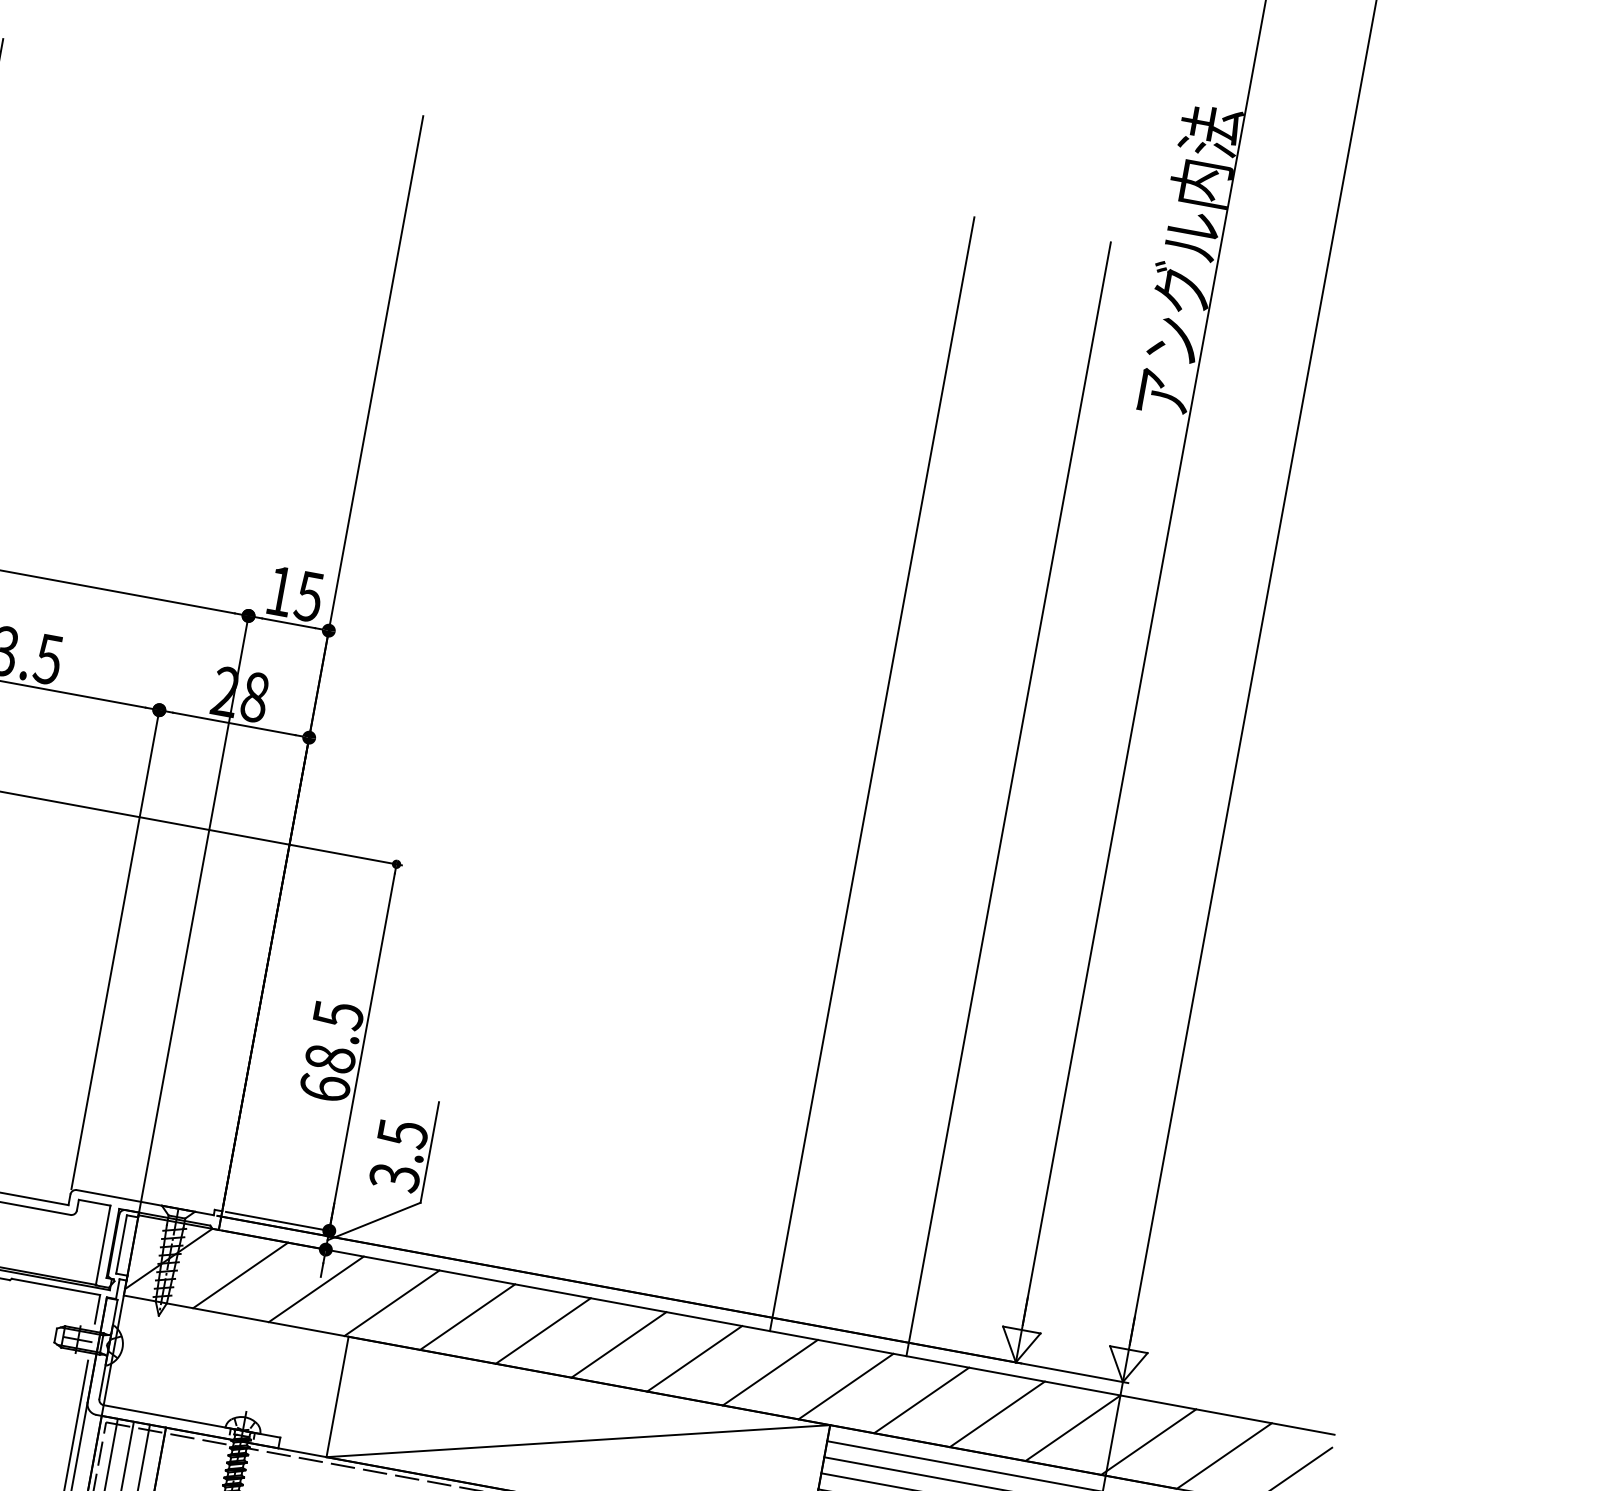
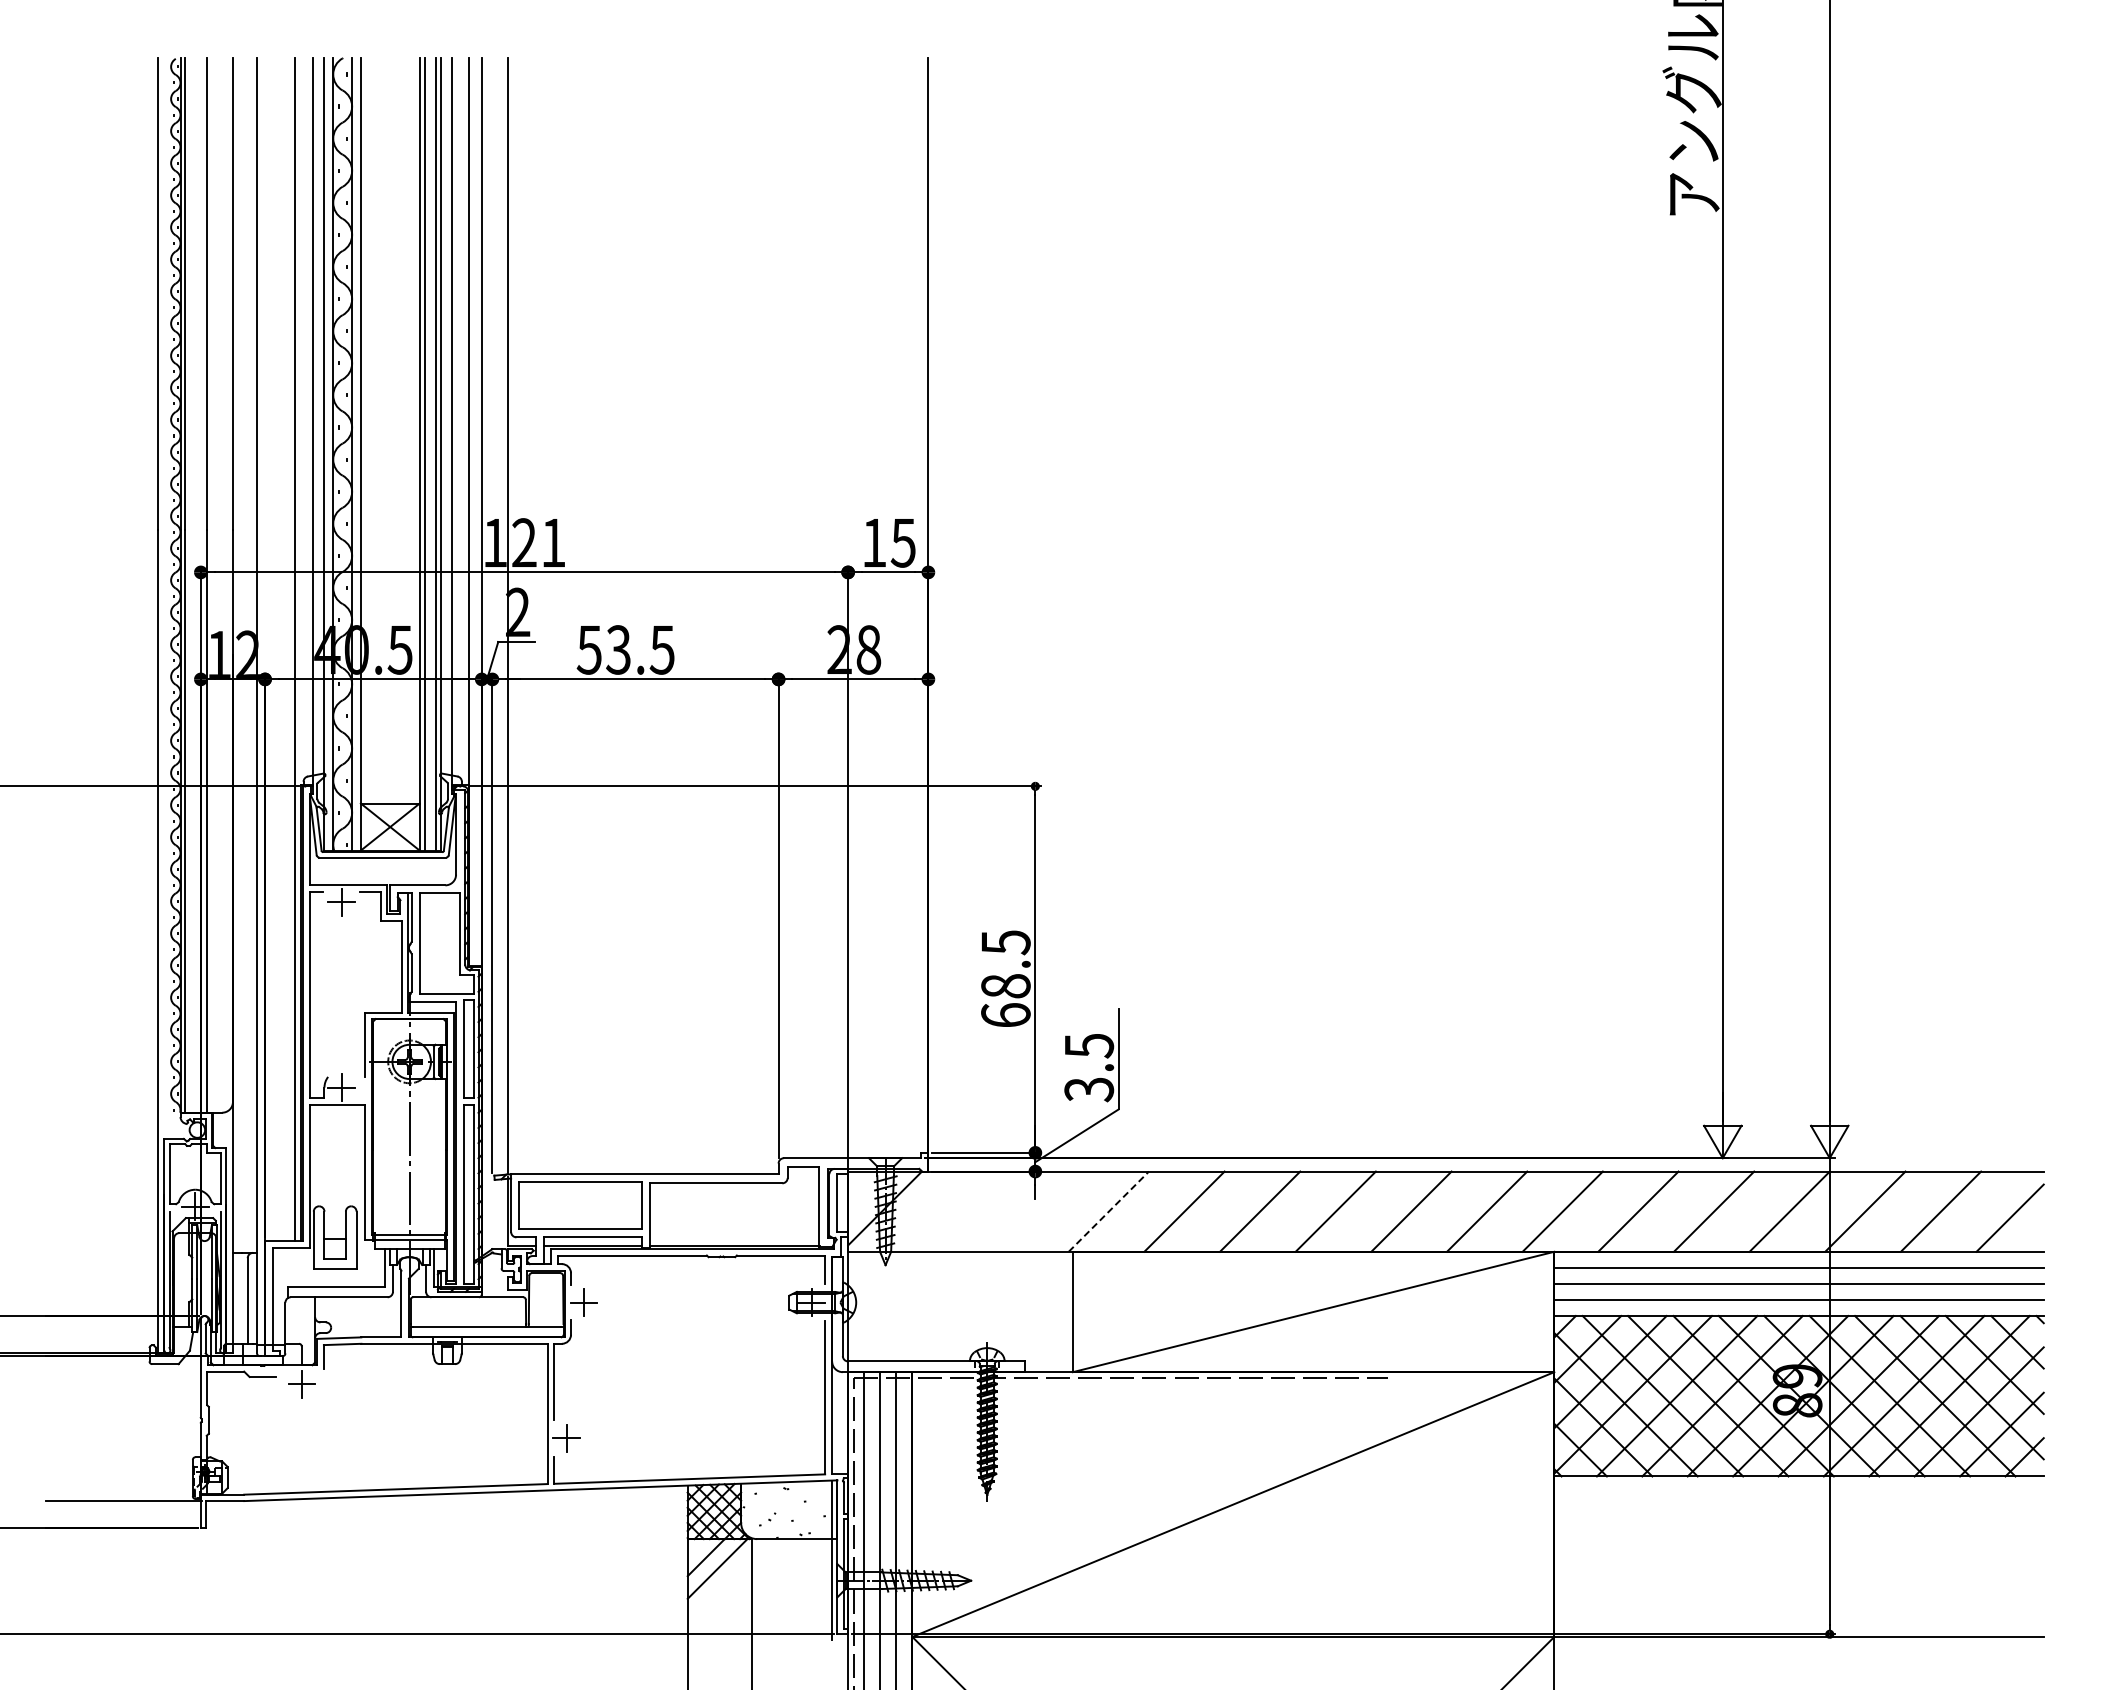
line: (872, 773) -> (1479, 614), removed
line: (1008, 798) -> (1615, 614), removed
line: (240, 1275) -> (957, 1211), removed
line: (316, 1289) -> (1033, 1211), removed
line: (391, 1302) -> (1108, 1211), solid -> dashed

